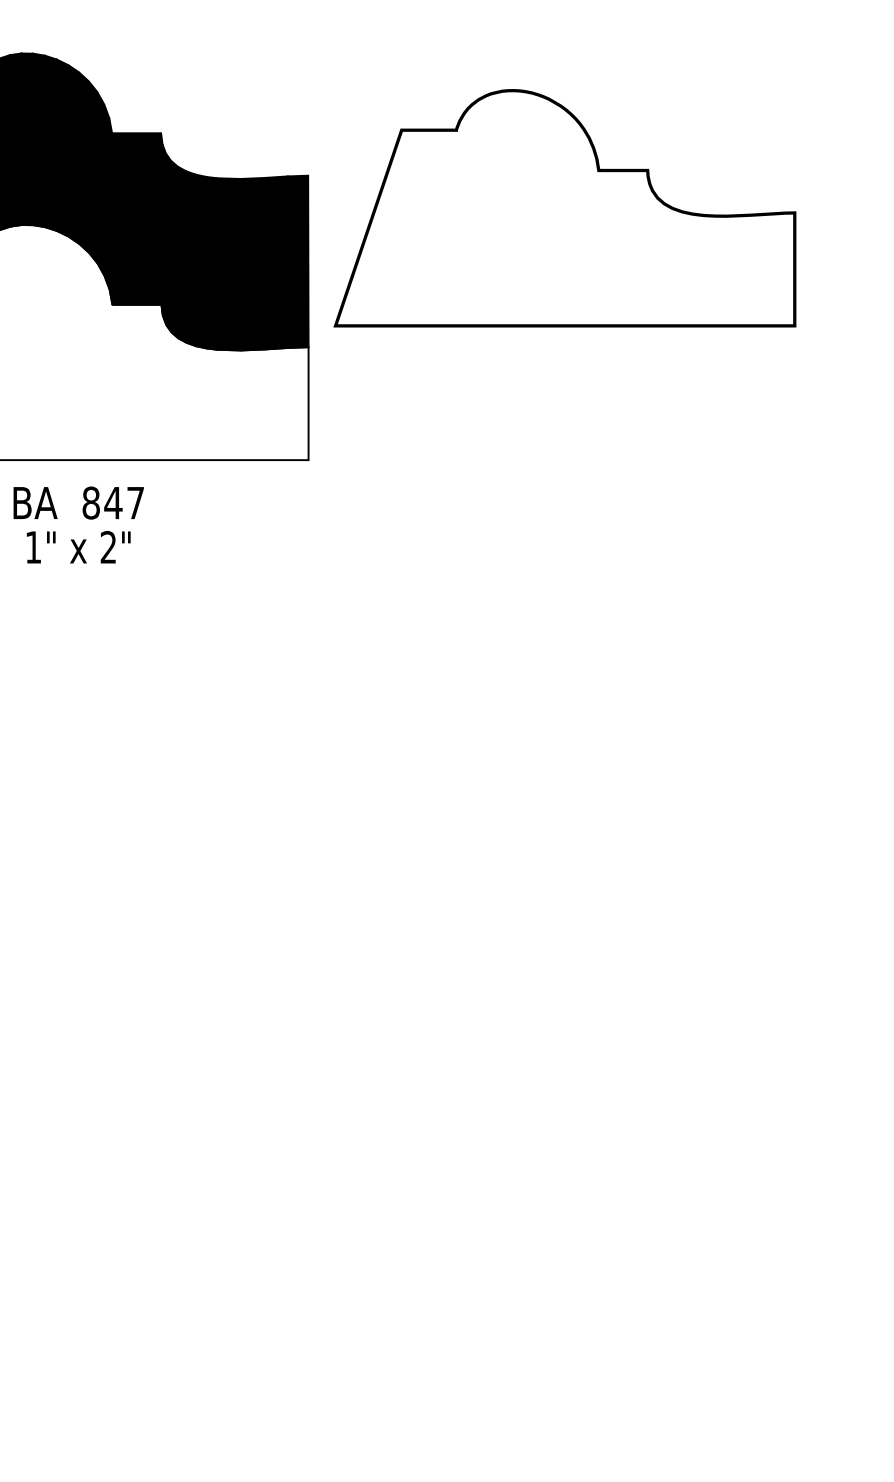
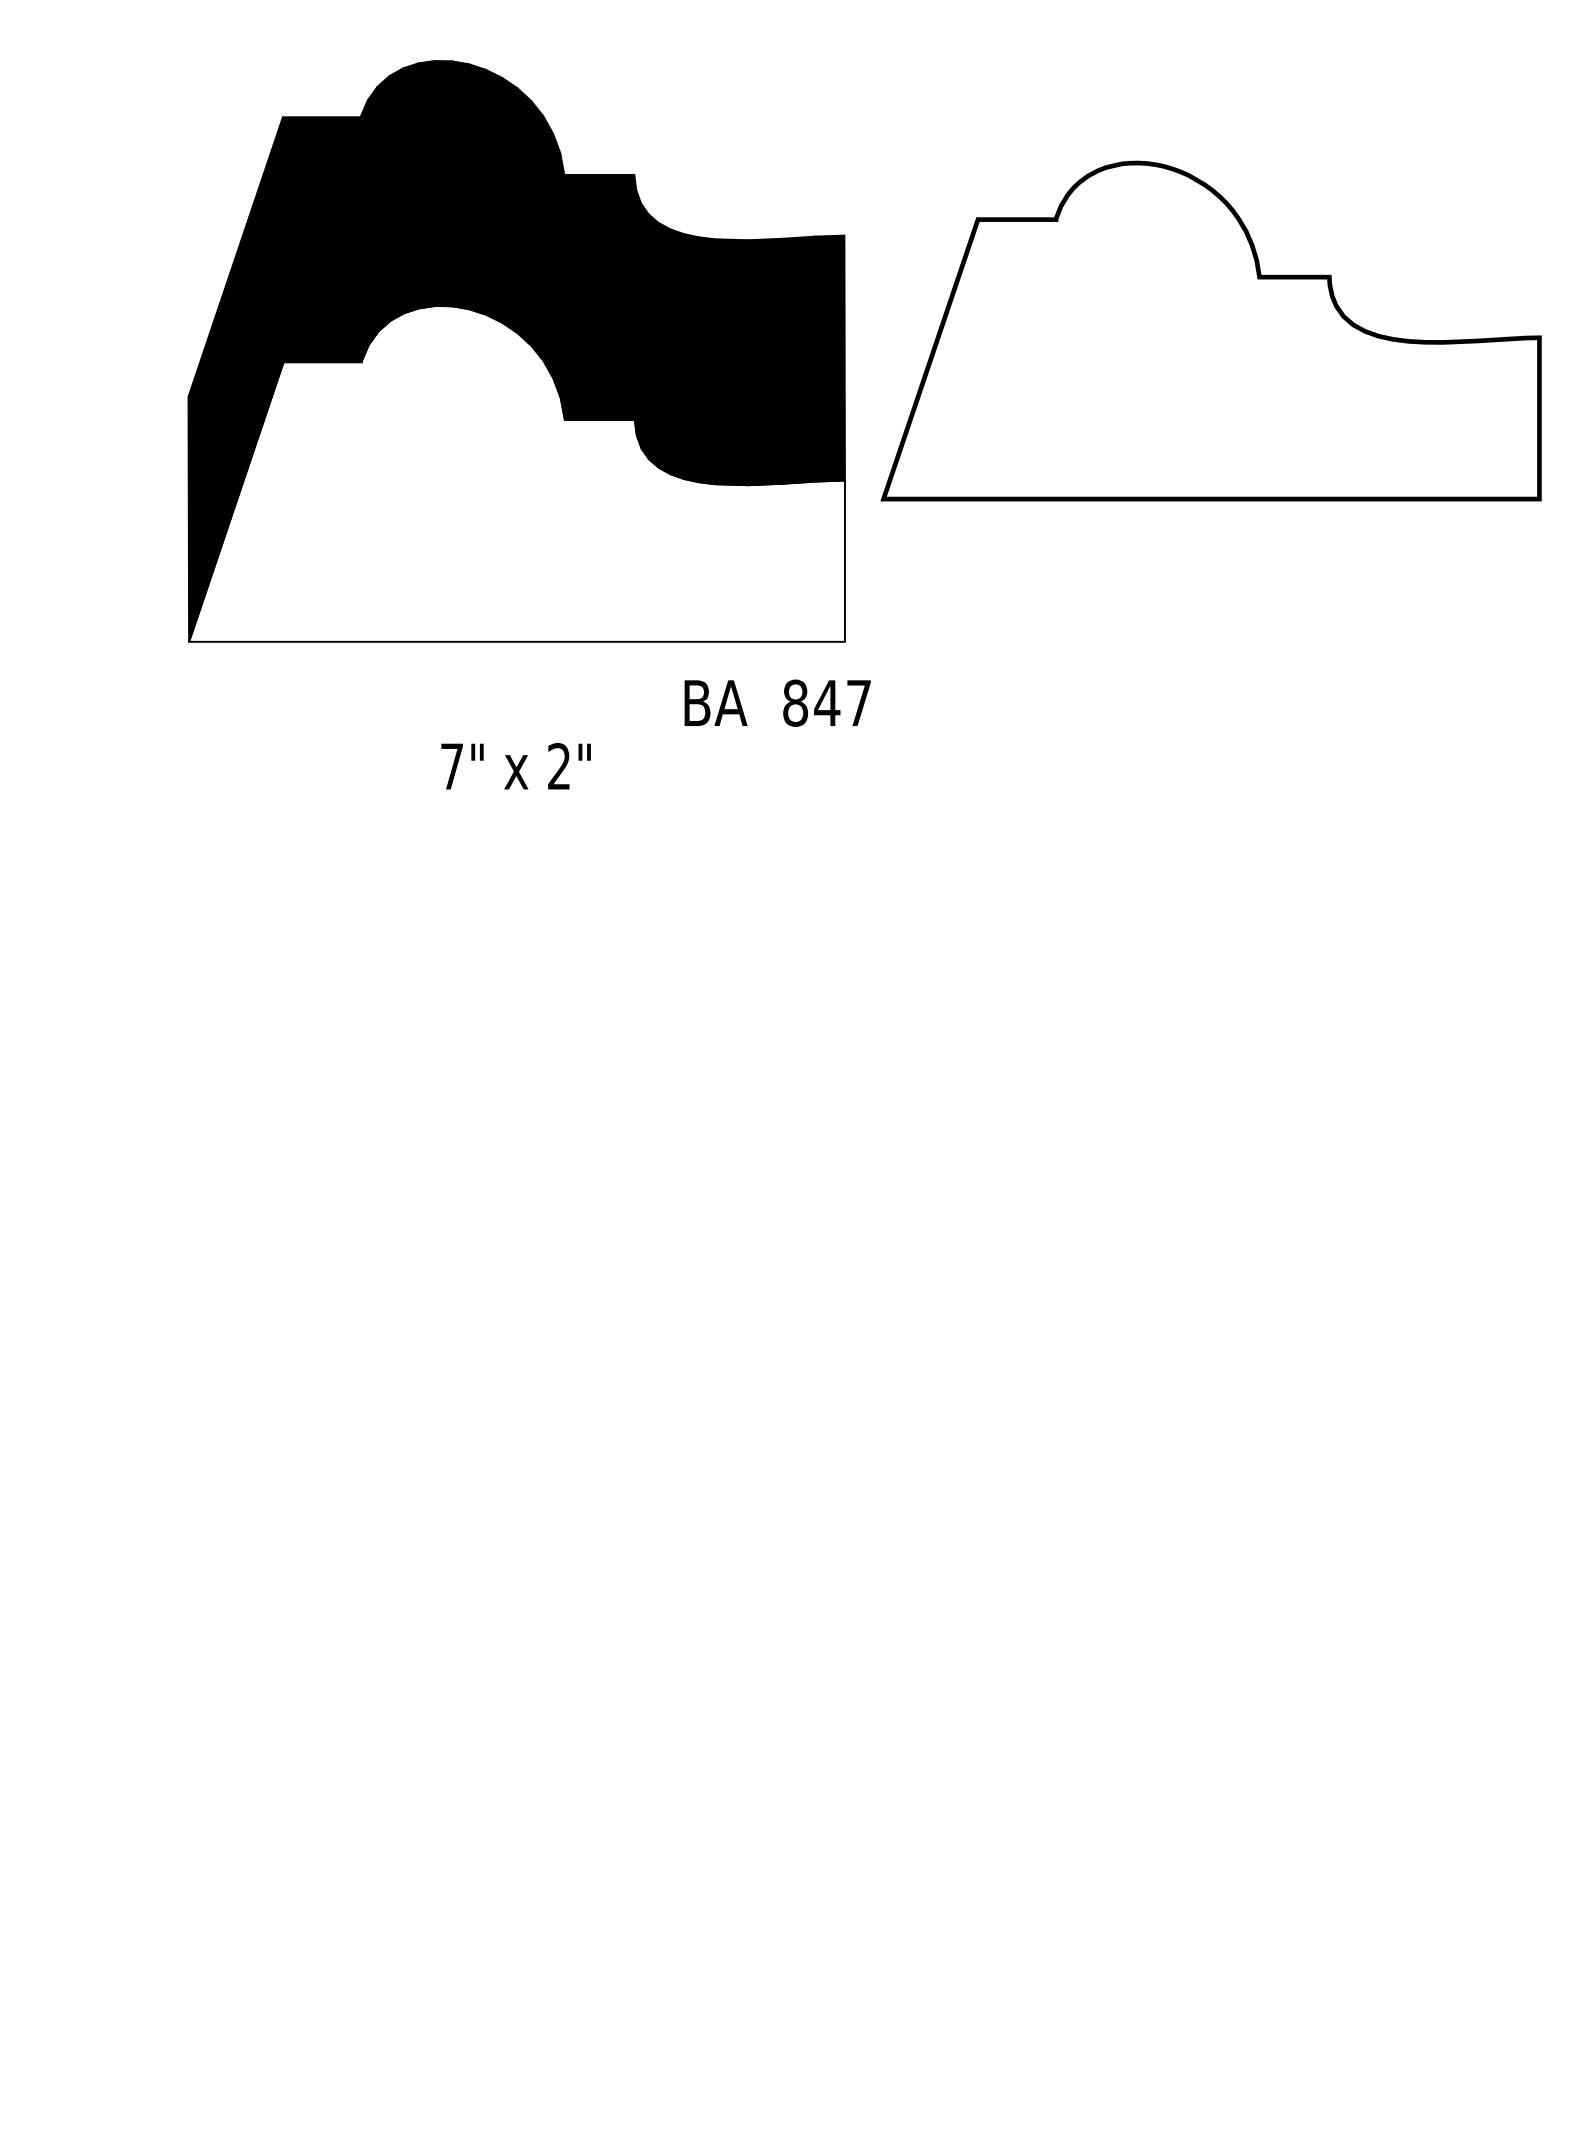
part: (564, 207) -> (1210, 330), moved
text: (78, 502) -> (777, 702), moved
text: (33, 547) -> (451, 766), 1" -> 7"

